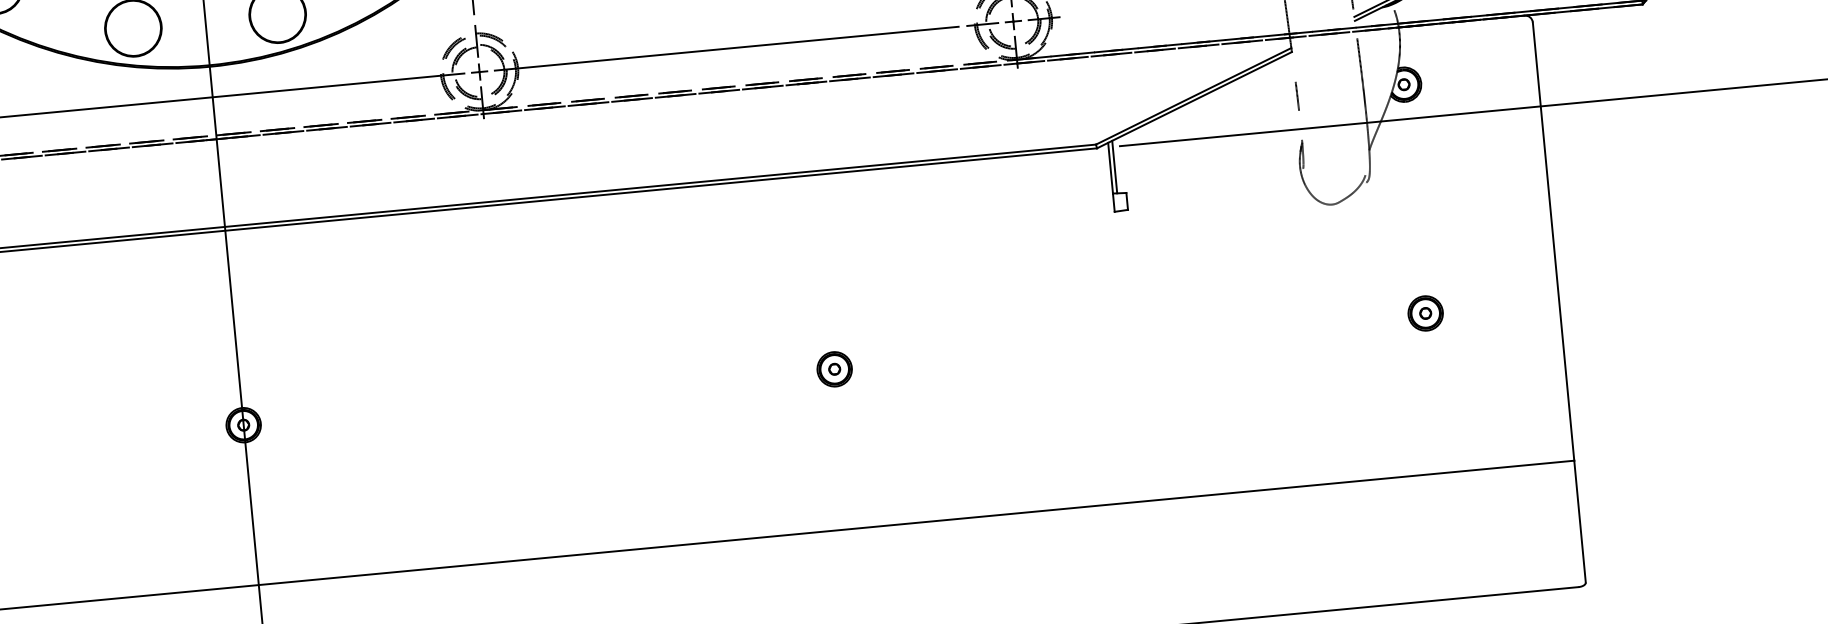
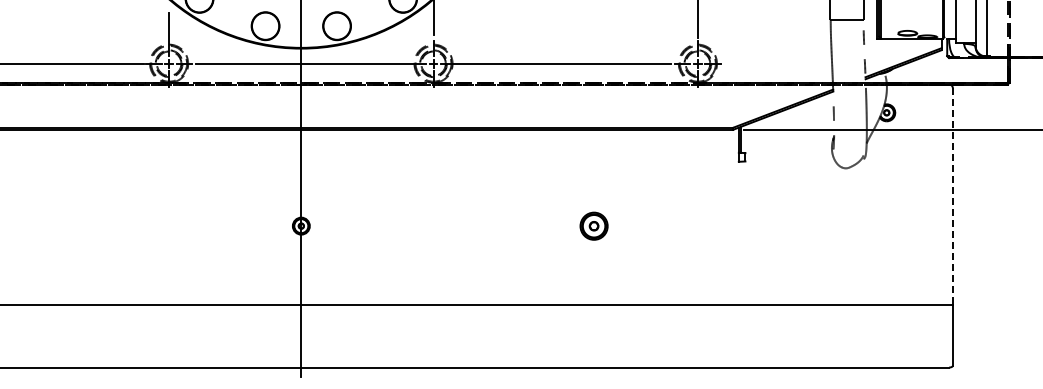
line: (1552, 241) -> (952, 196), solid -> dashed
part: (1425, 312) -> (886, 225), removed
part: (833, 368) -> (593, 225), size x1.6

